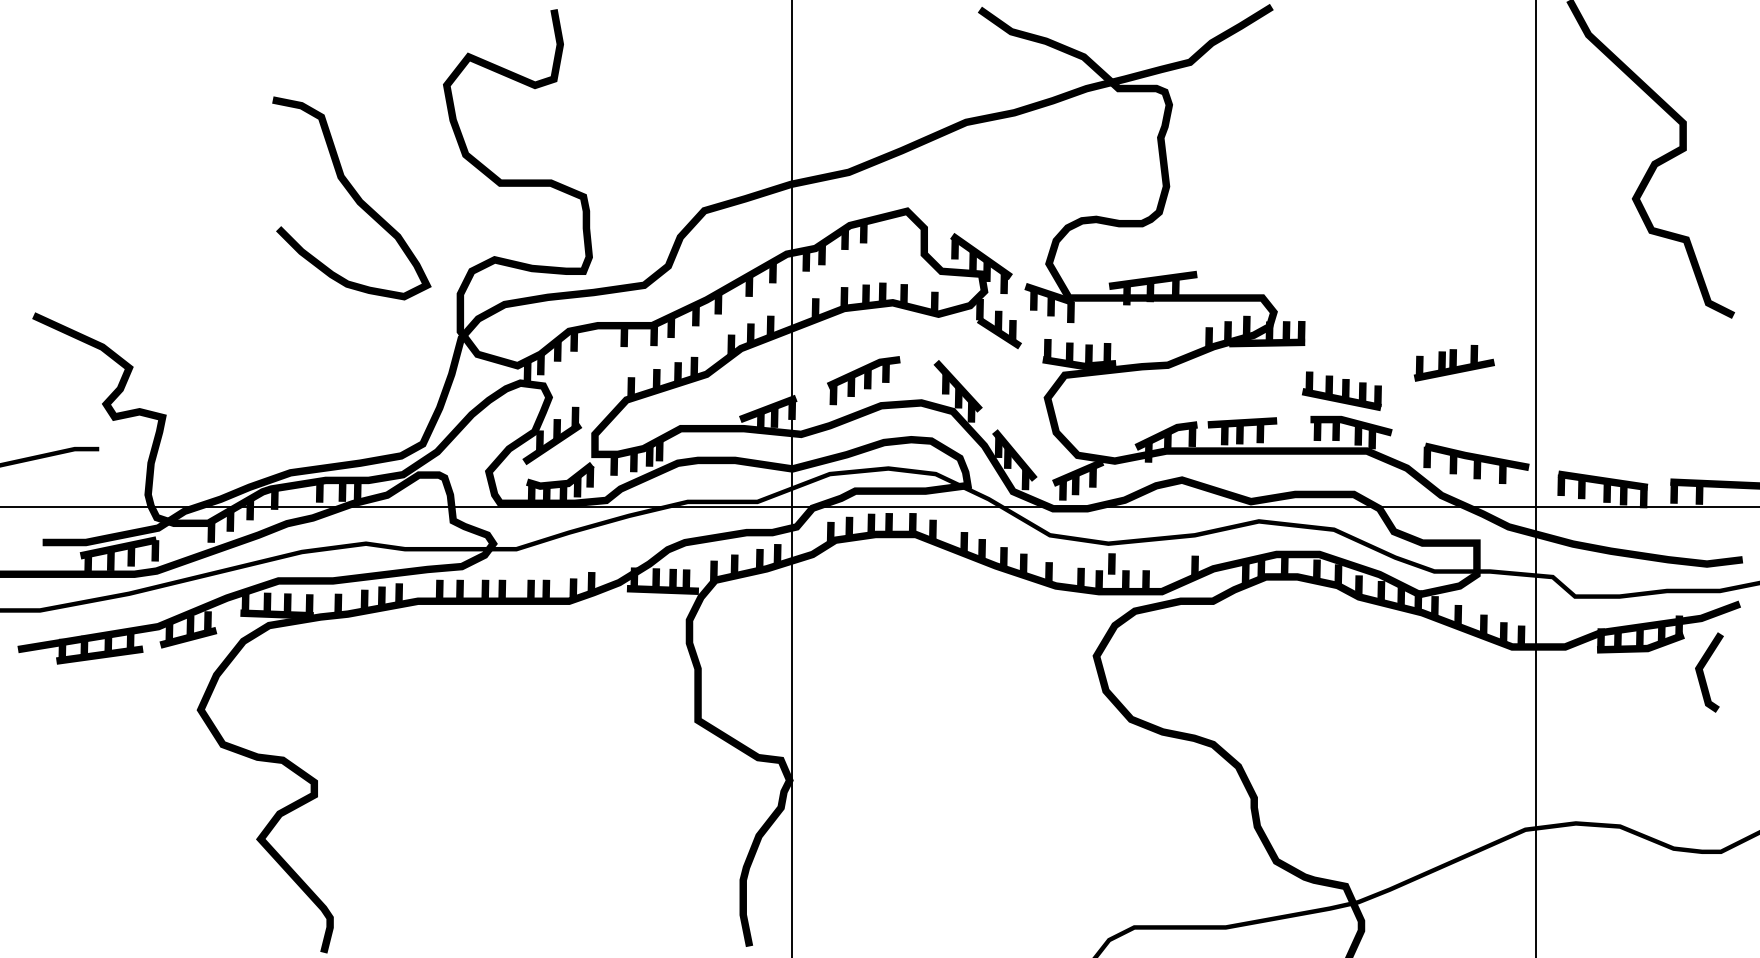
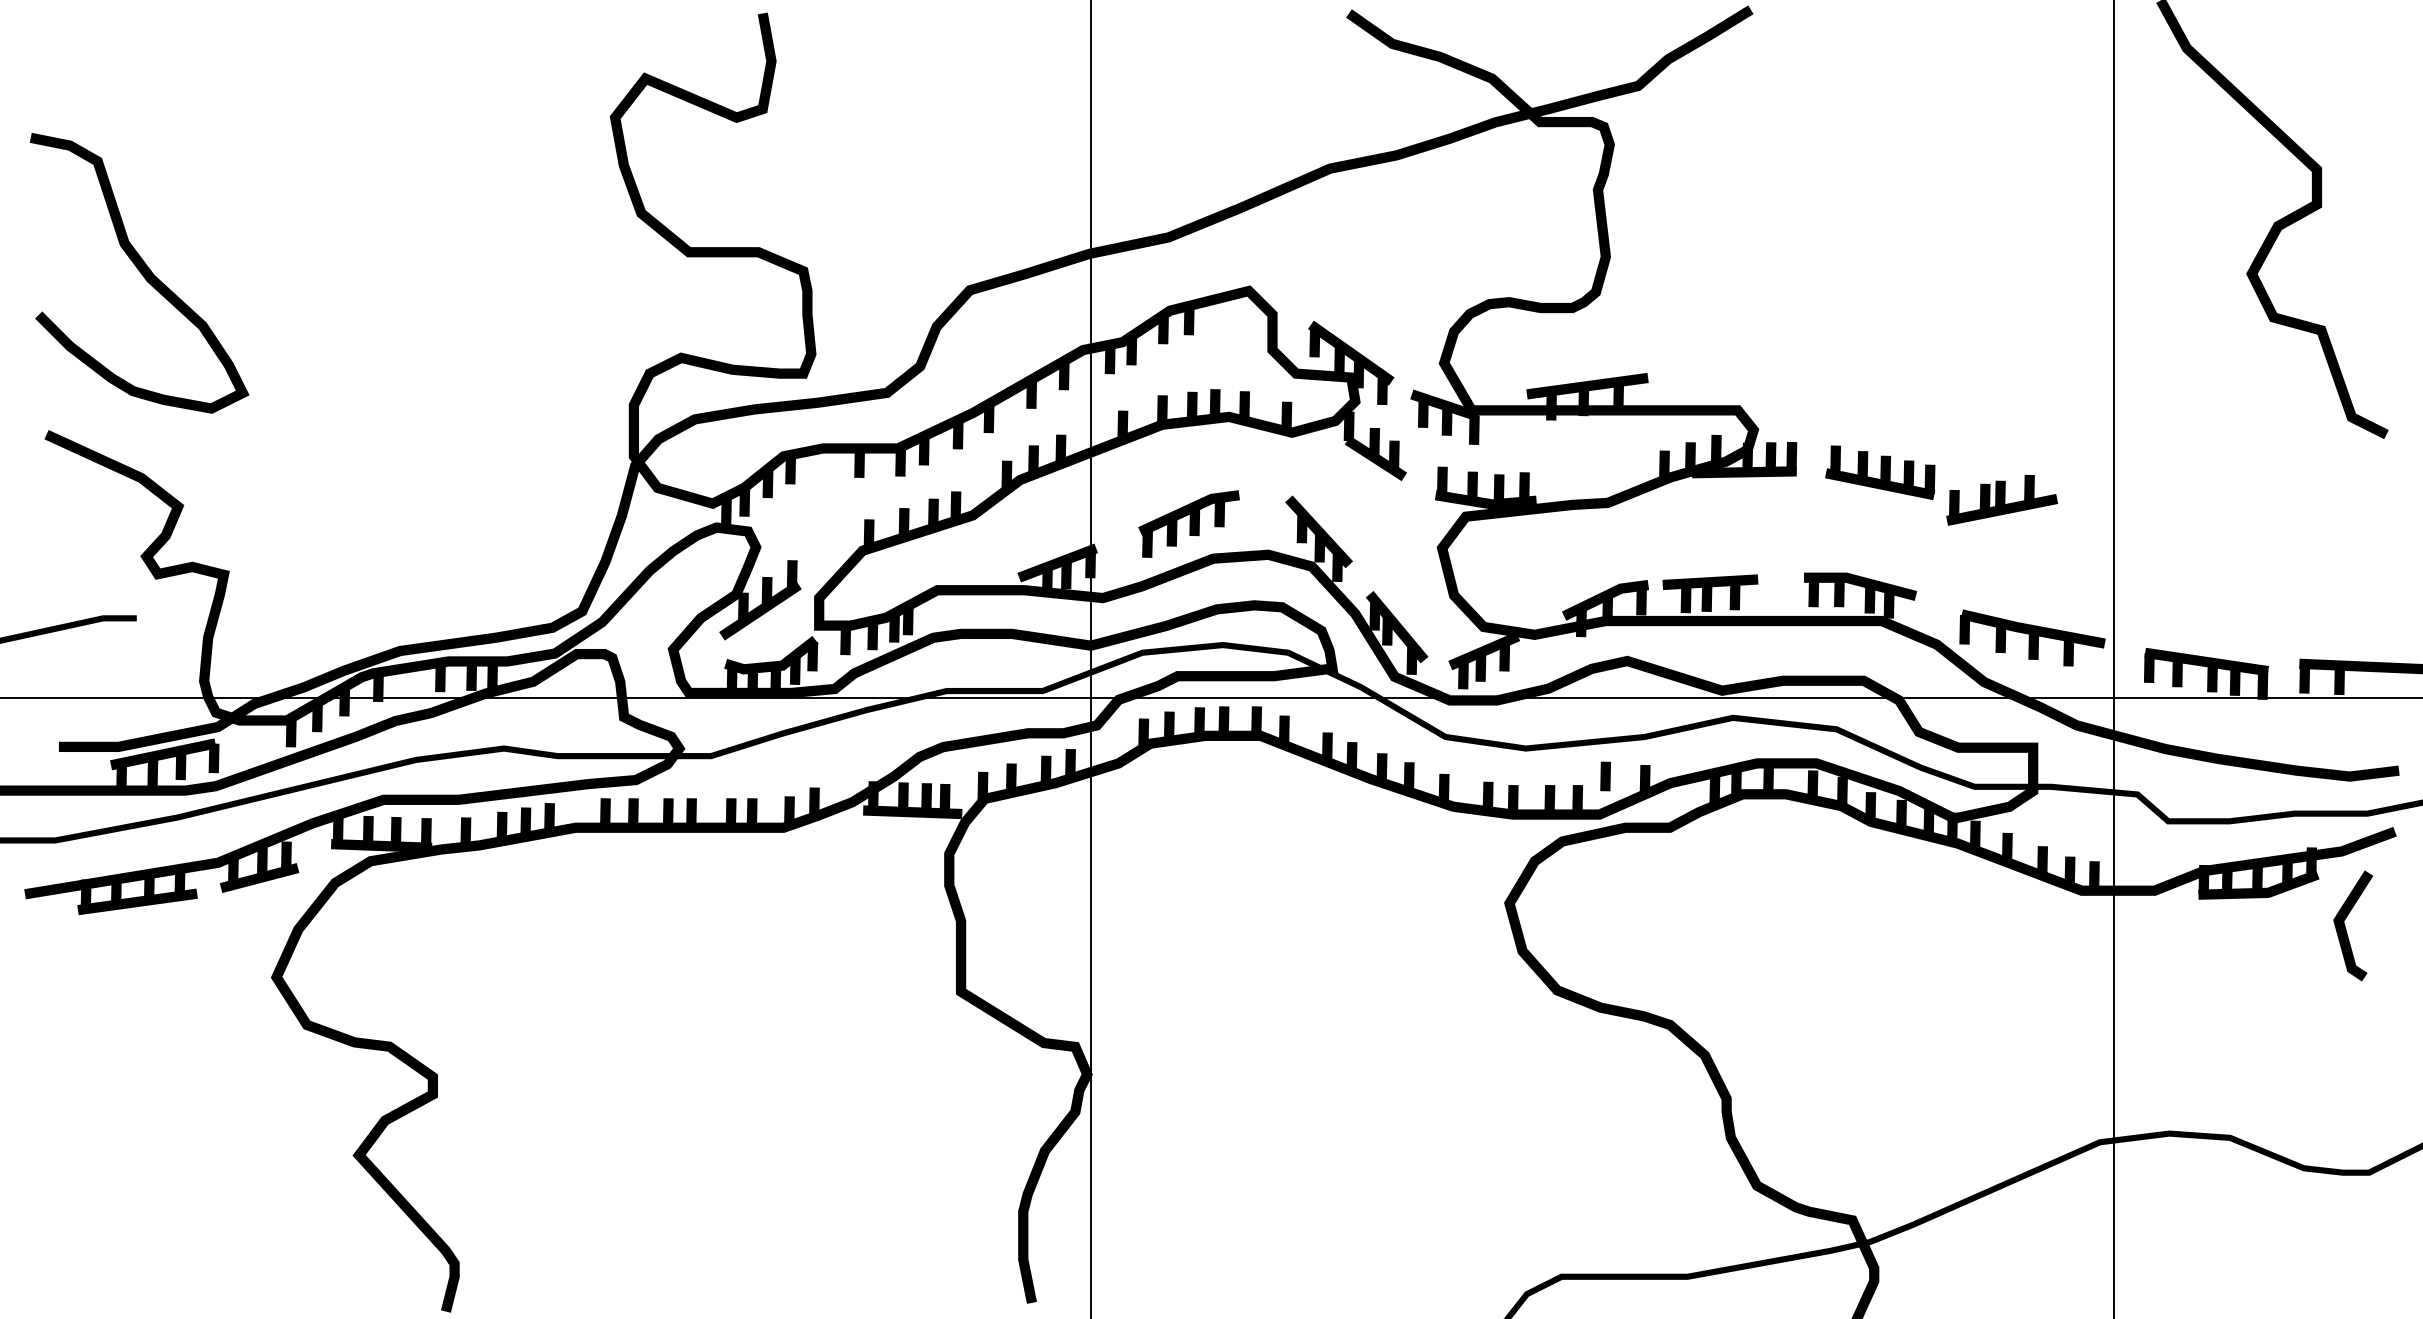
curve: (352, 198) -> (140, 273), moved
part: (1342, 391) -> (1880, 472), moved
line: (1111, 564) -> (1605, 776), moved

